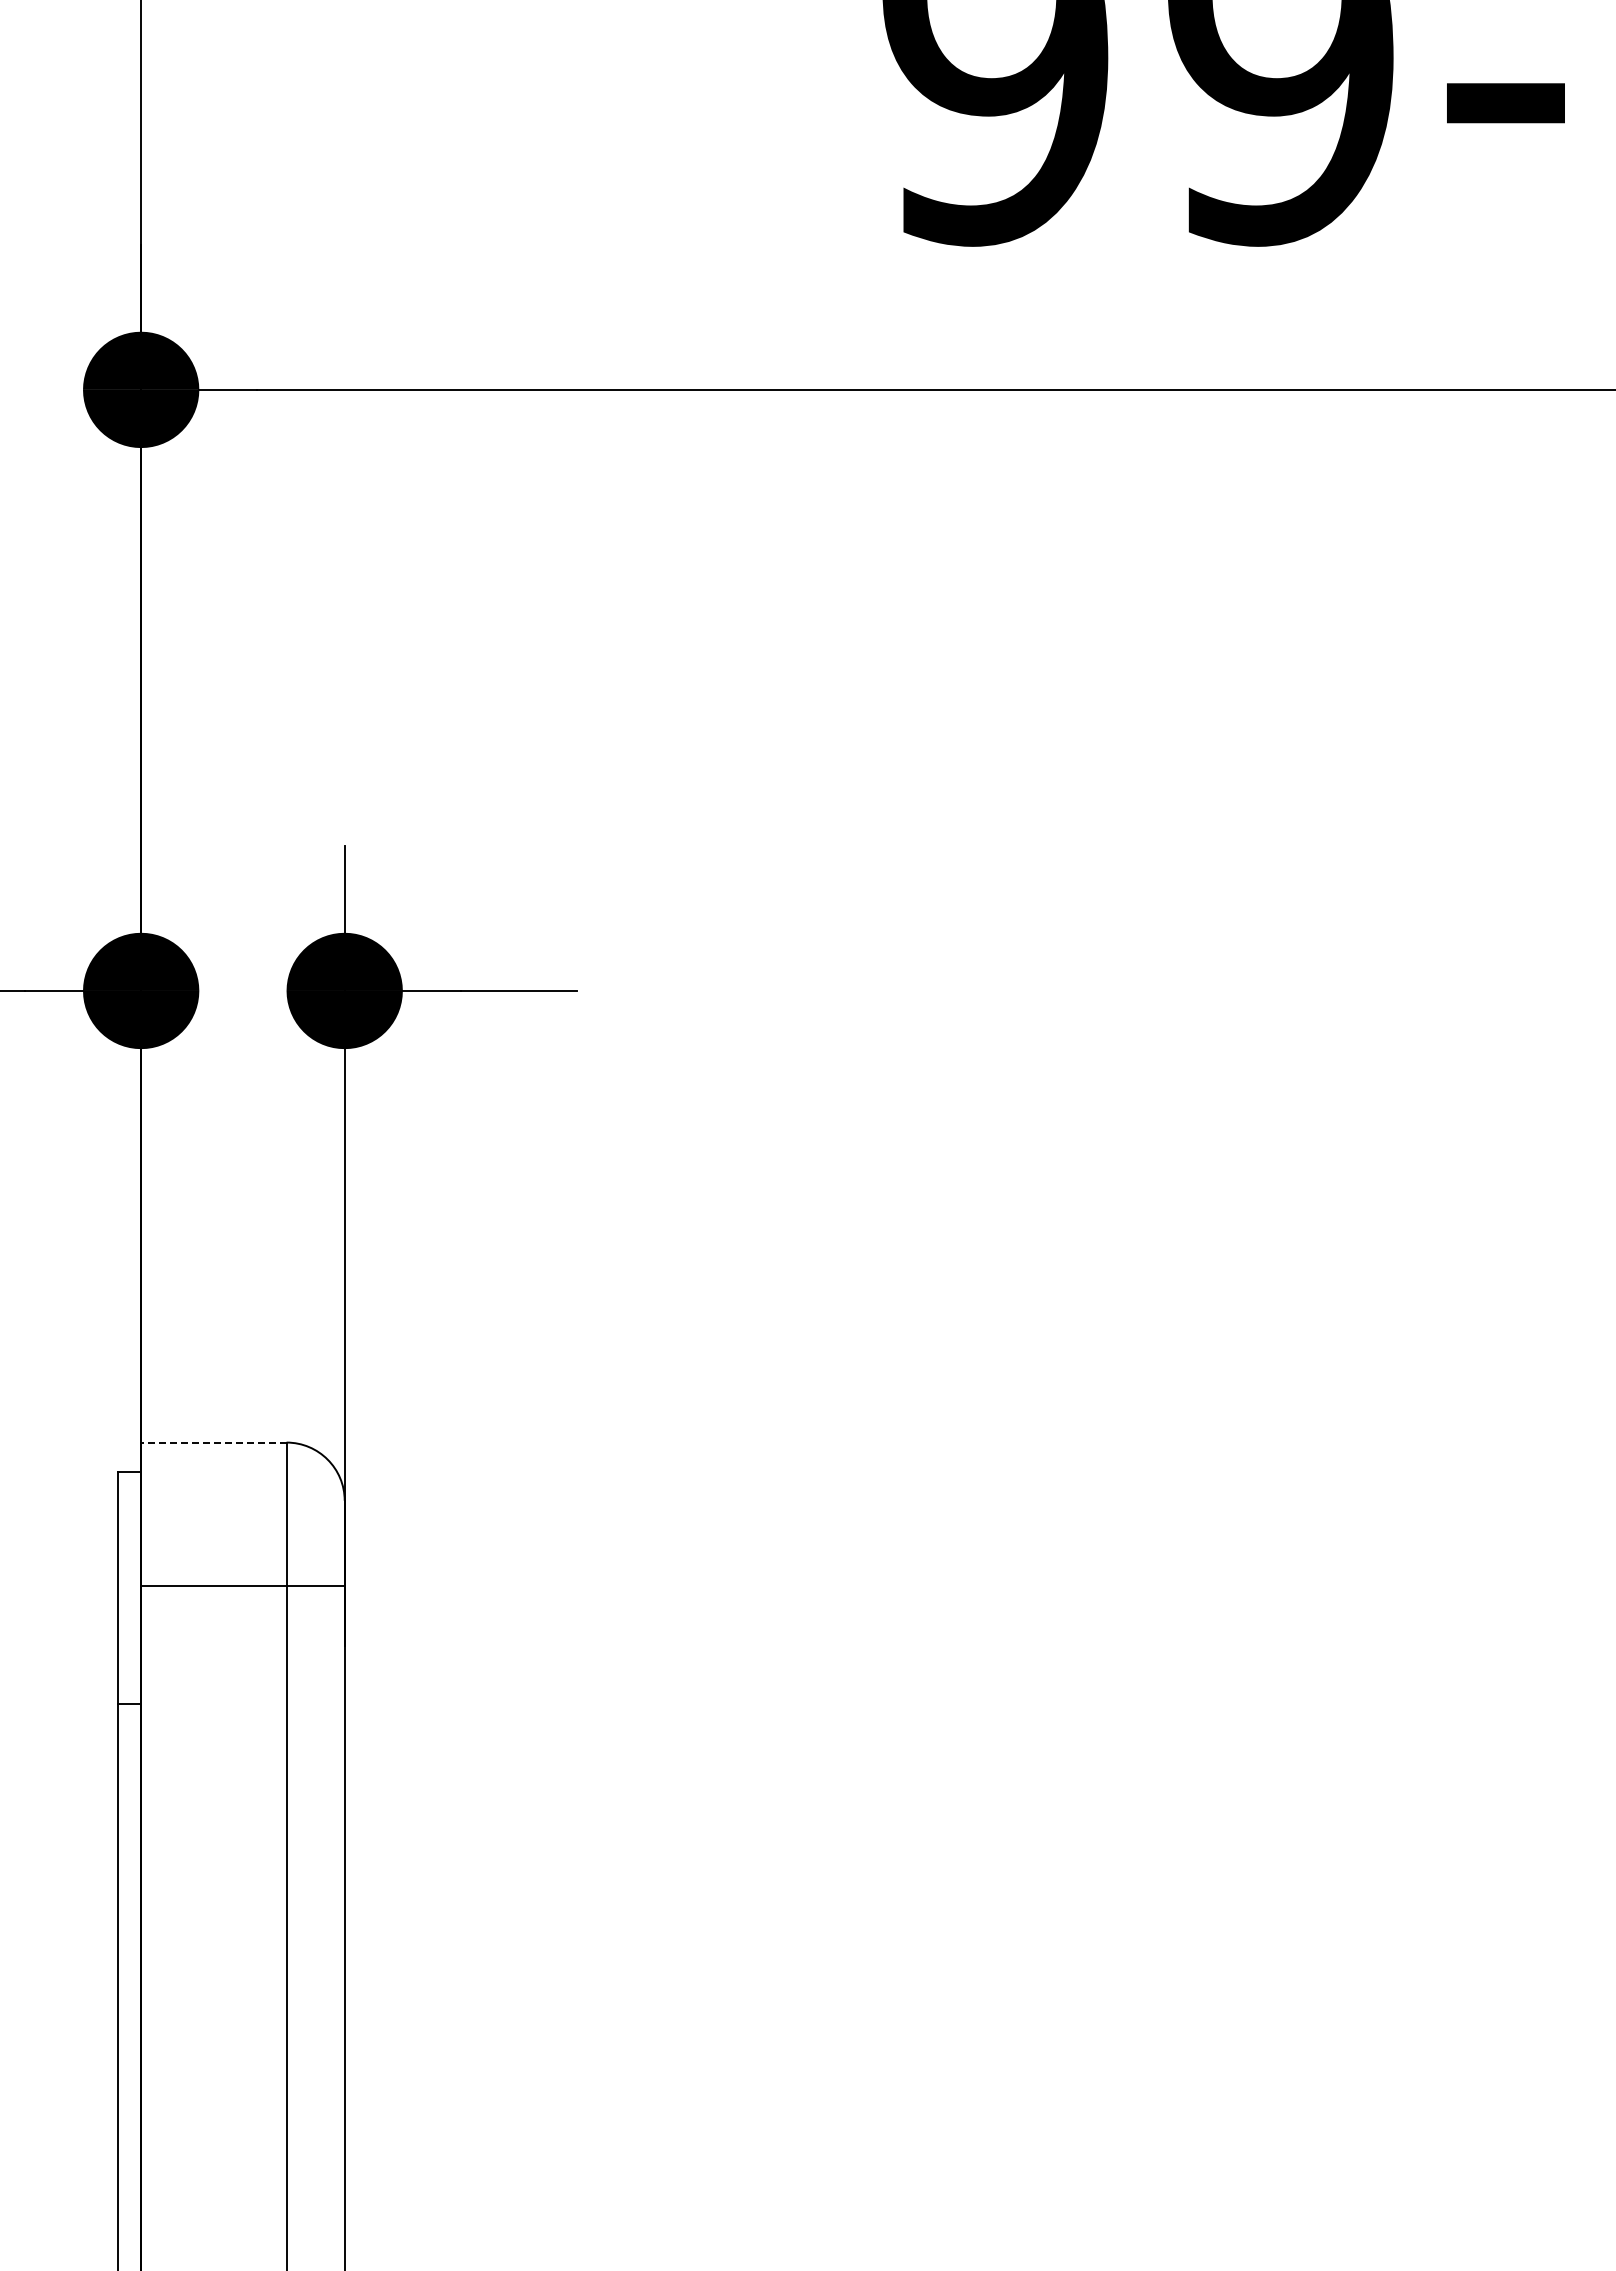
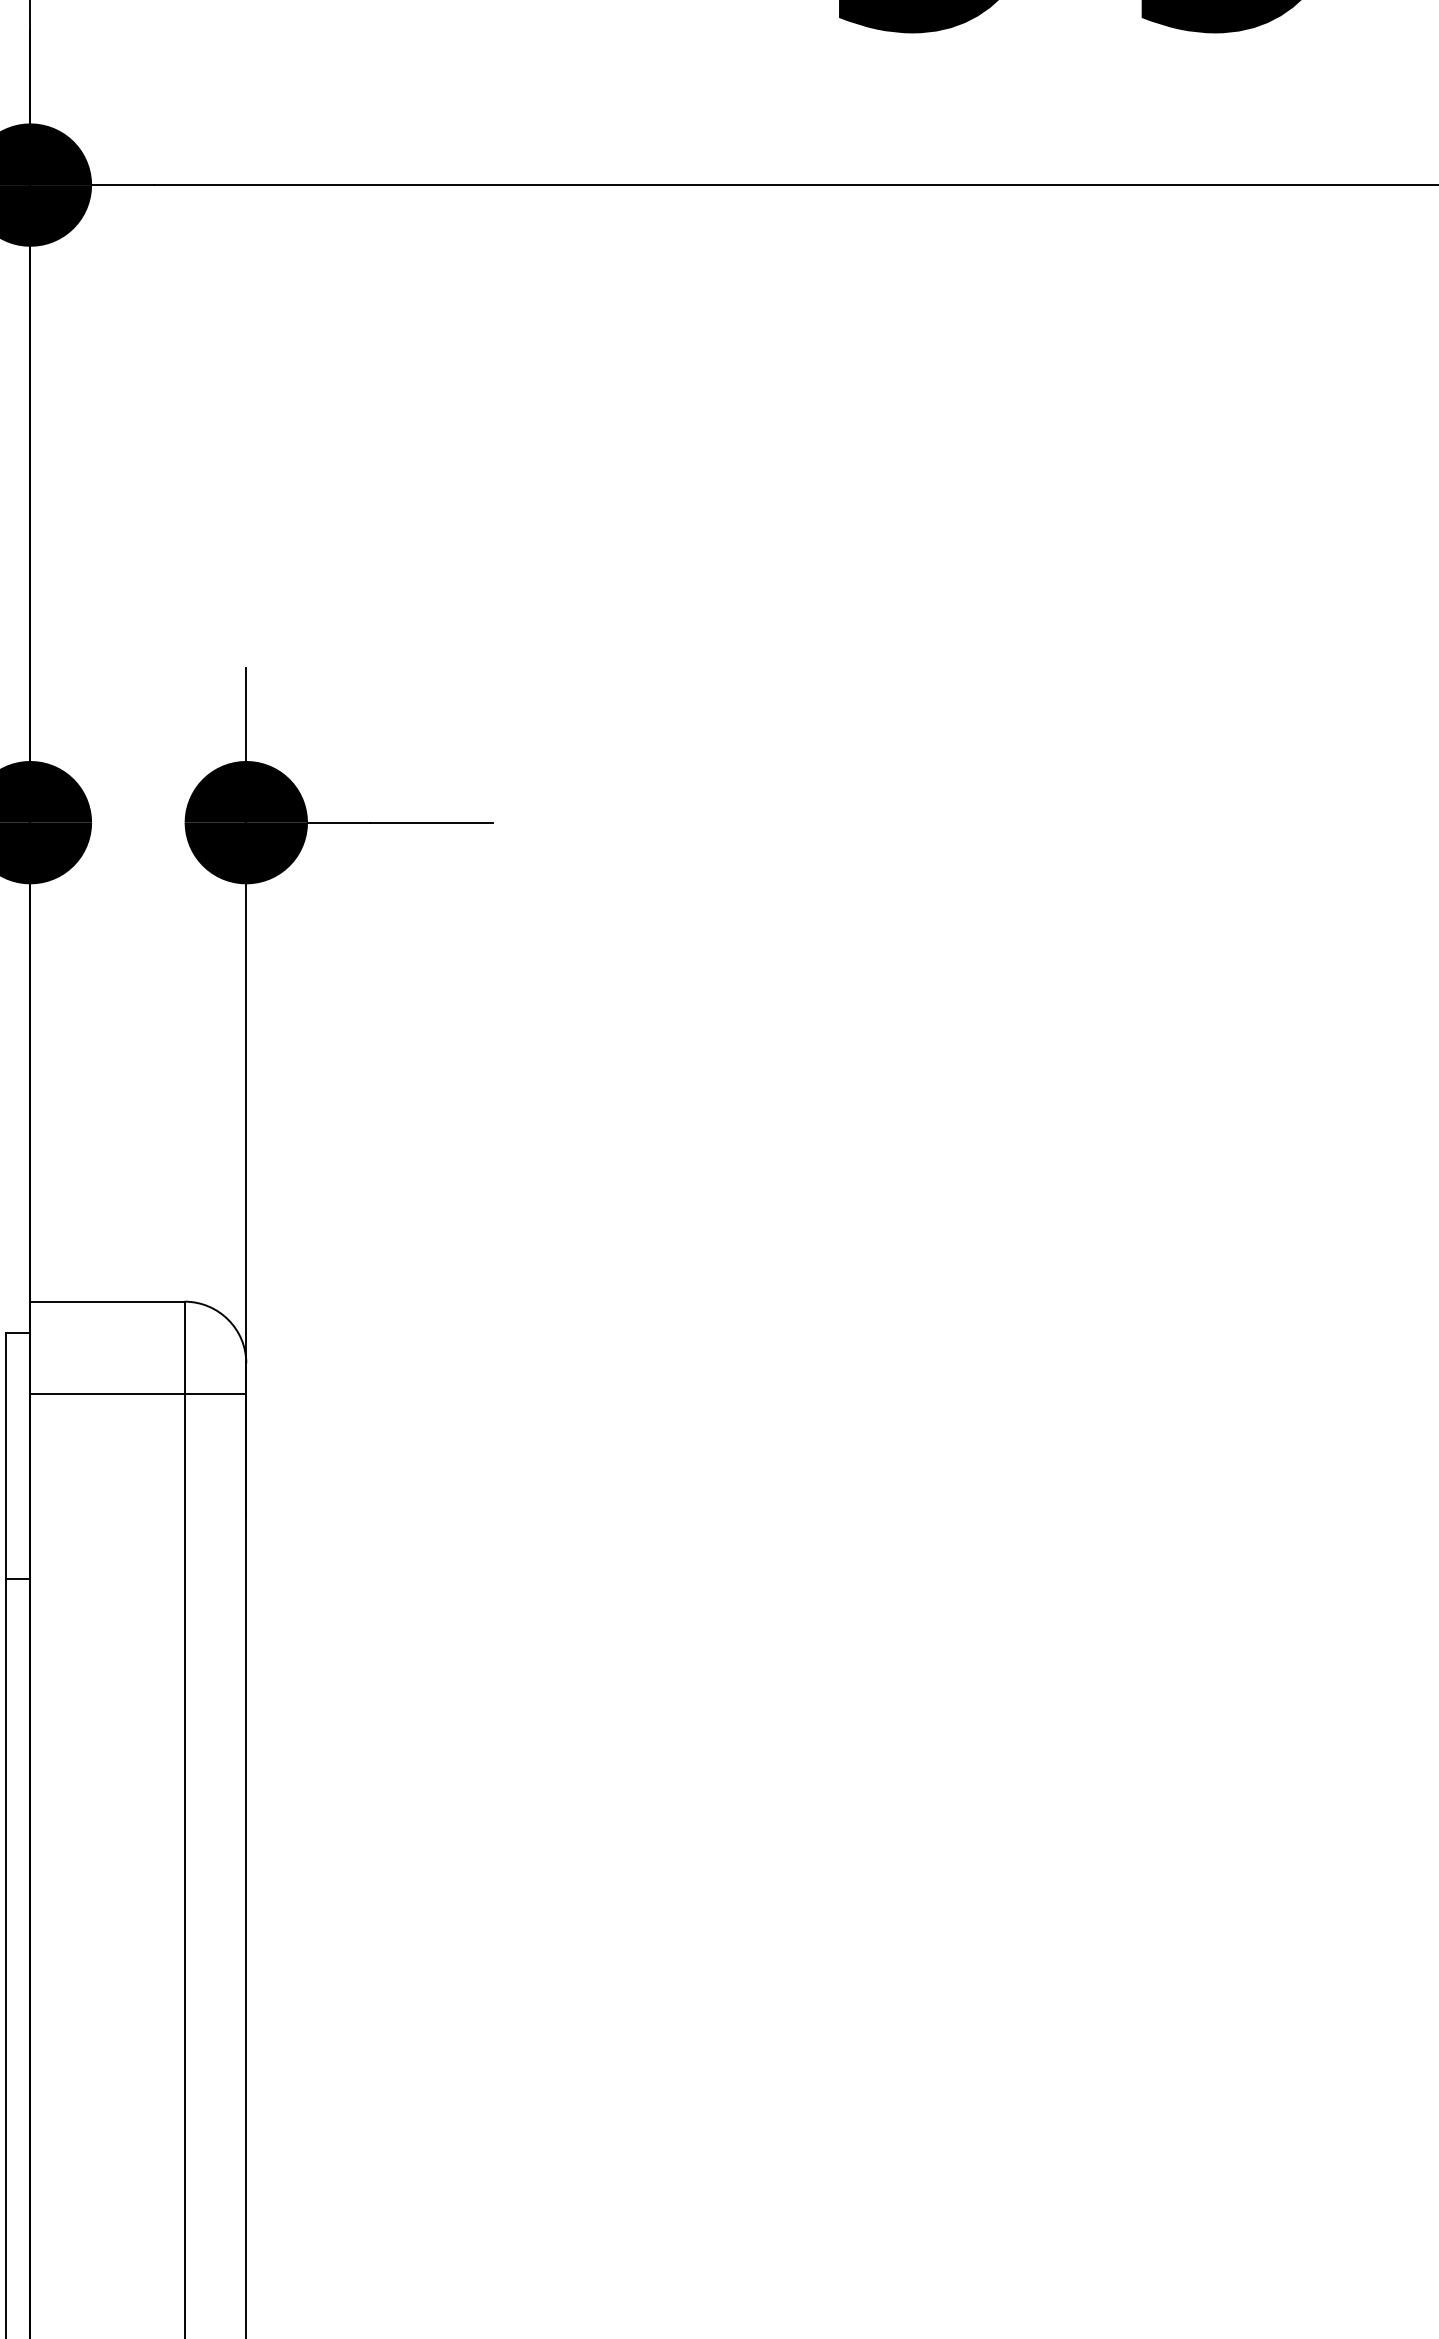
line: (213, 1442) -> (107, 1301), dashed -> solid
line: (242, 1585) -> (137, 1393), moved

